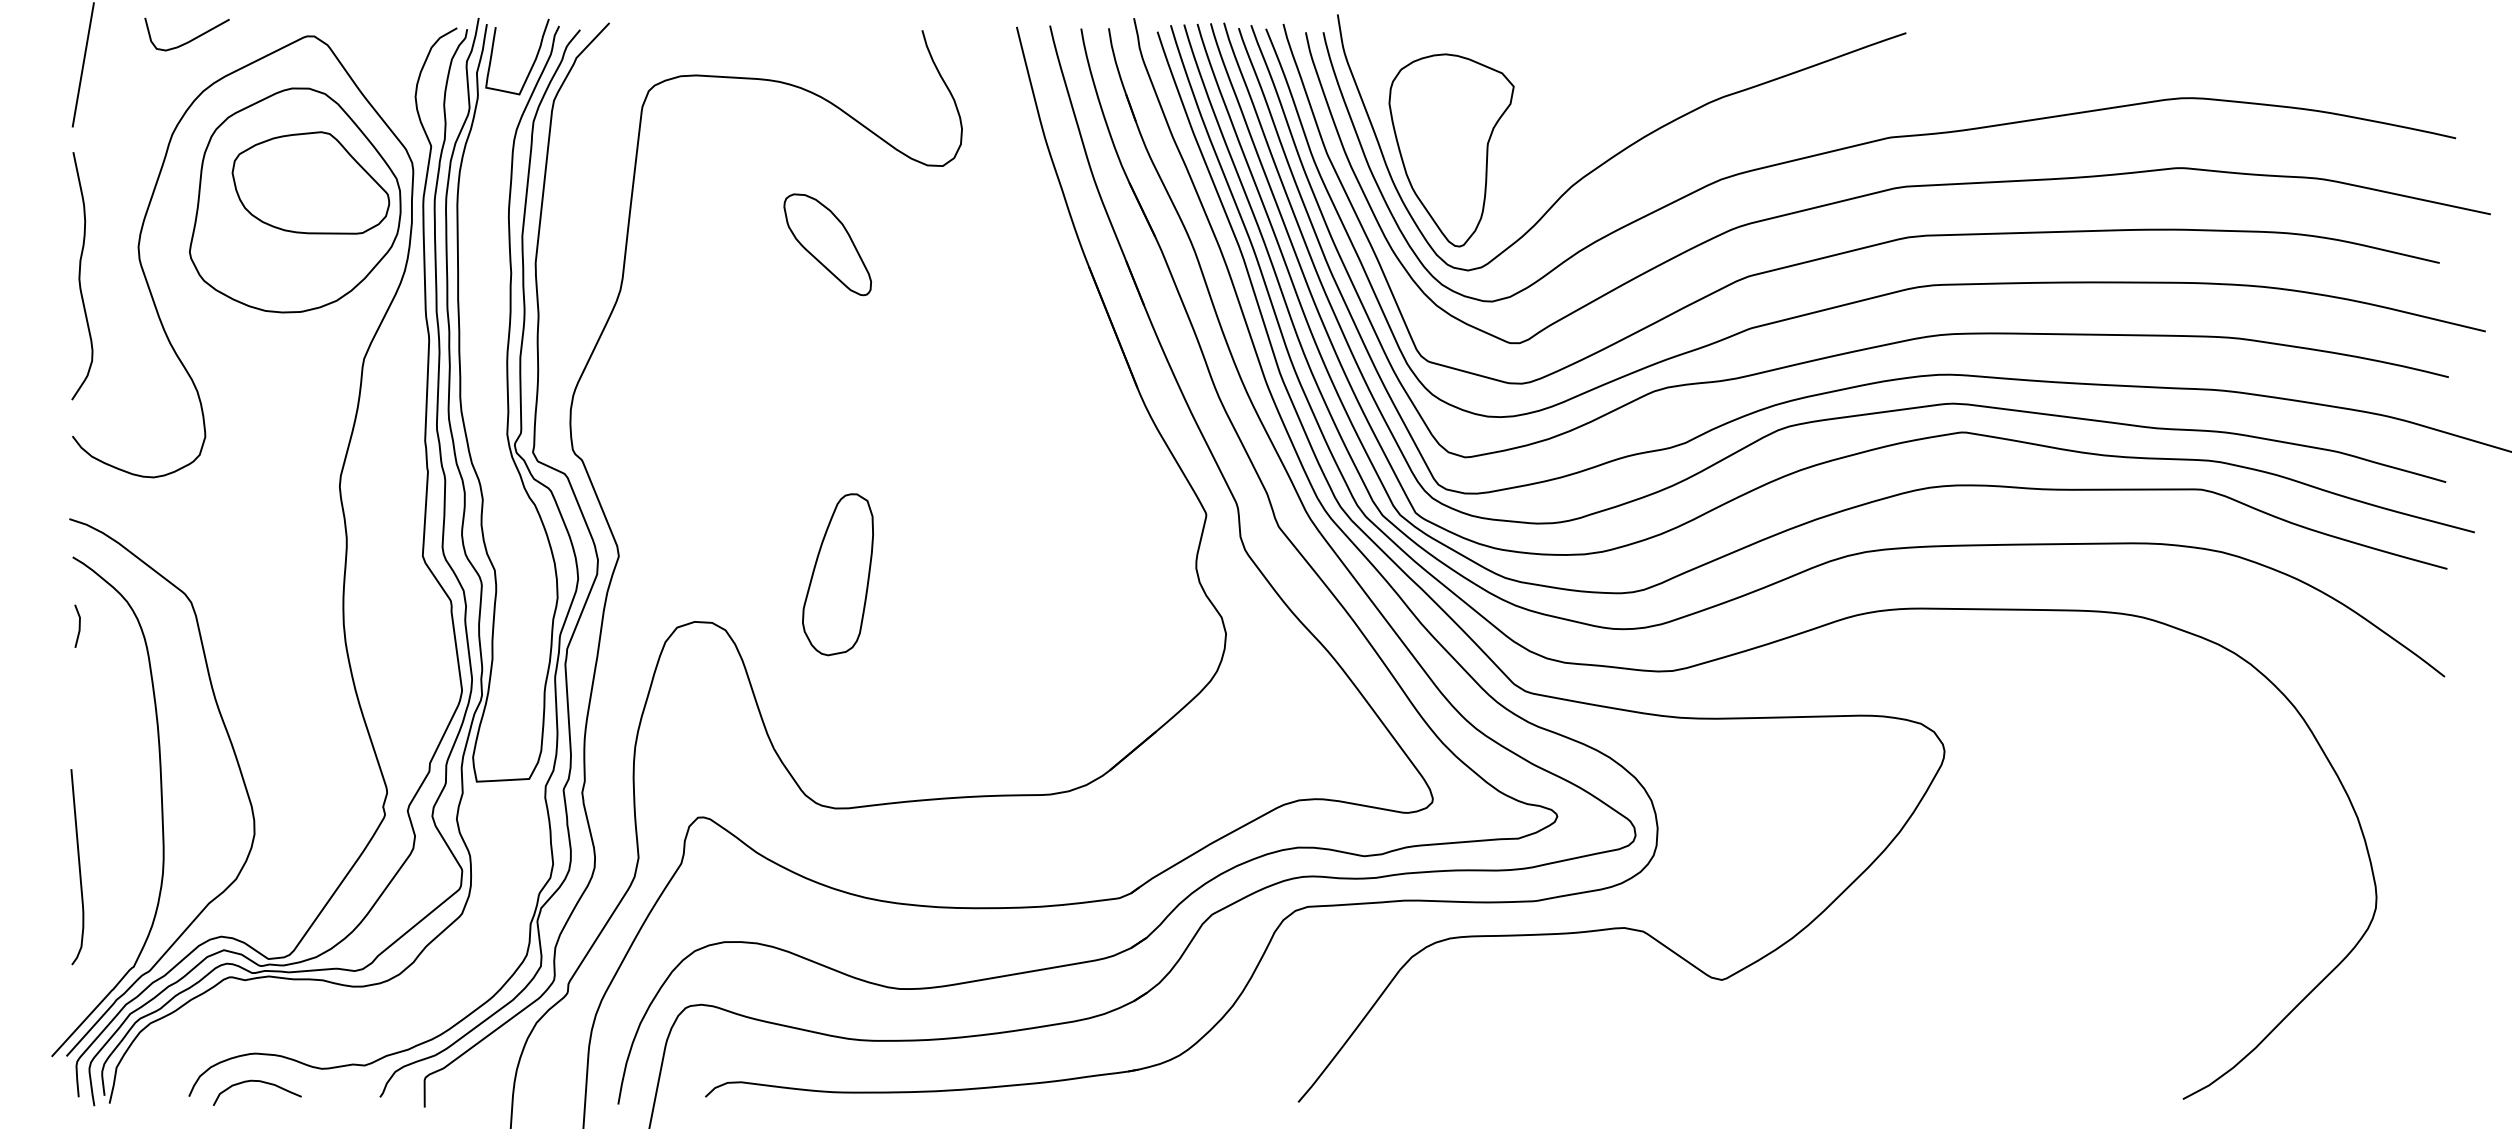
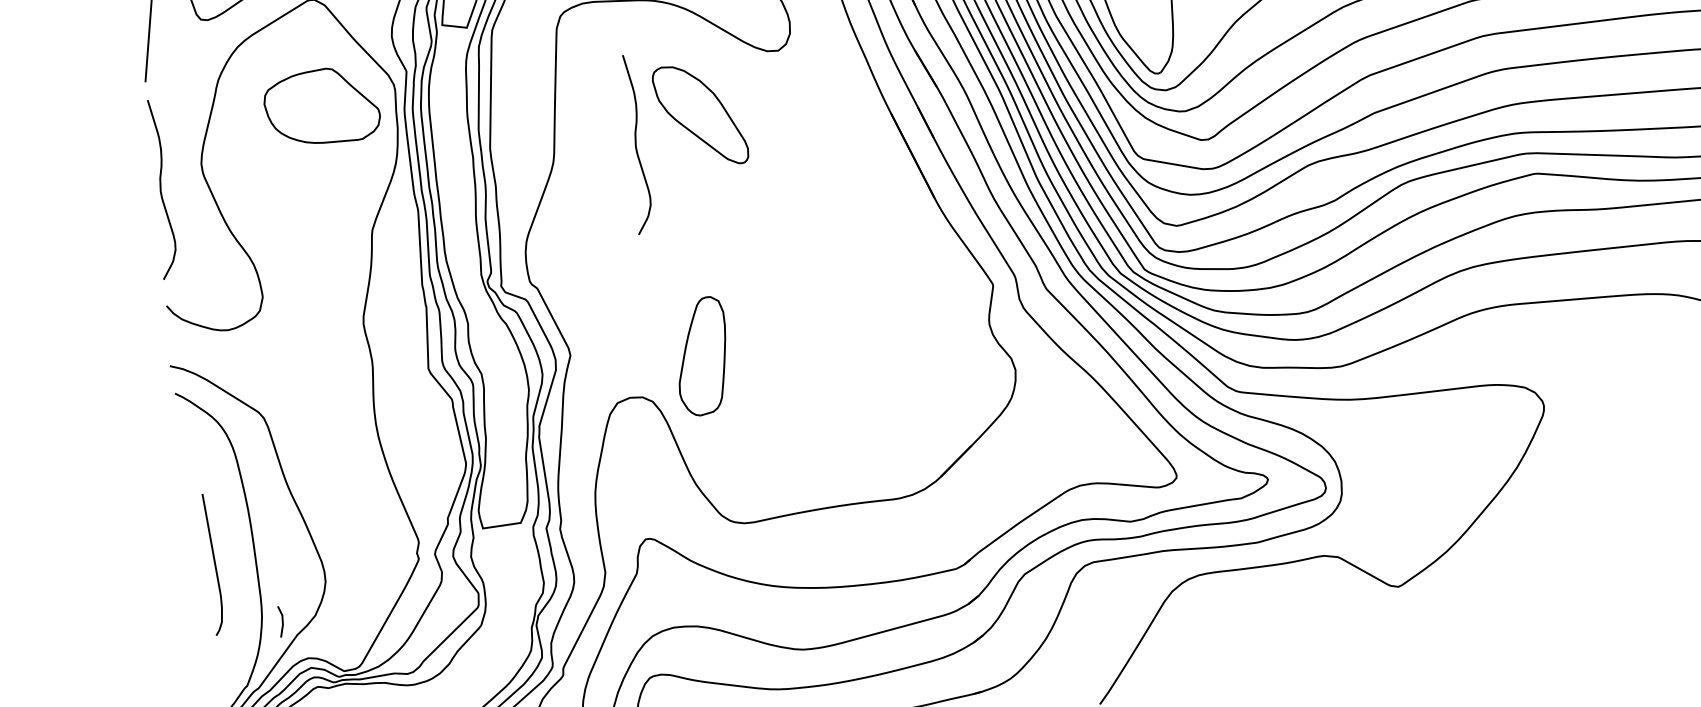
part: (295, 200) -> (311, 119), removed
part: (827, 244) -> (700, 115), size x1.4
curve: (736, 276) -> (636, 144), added
part: (837, 574) -> (701, 356), moved
line: (78, 625) -> (281, 621), moved
curve: (78, 867) -> (214, 564), moved

